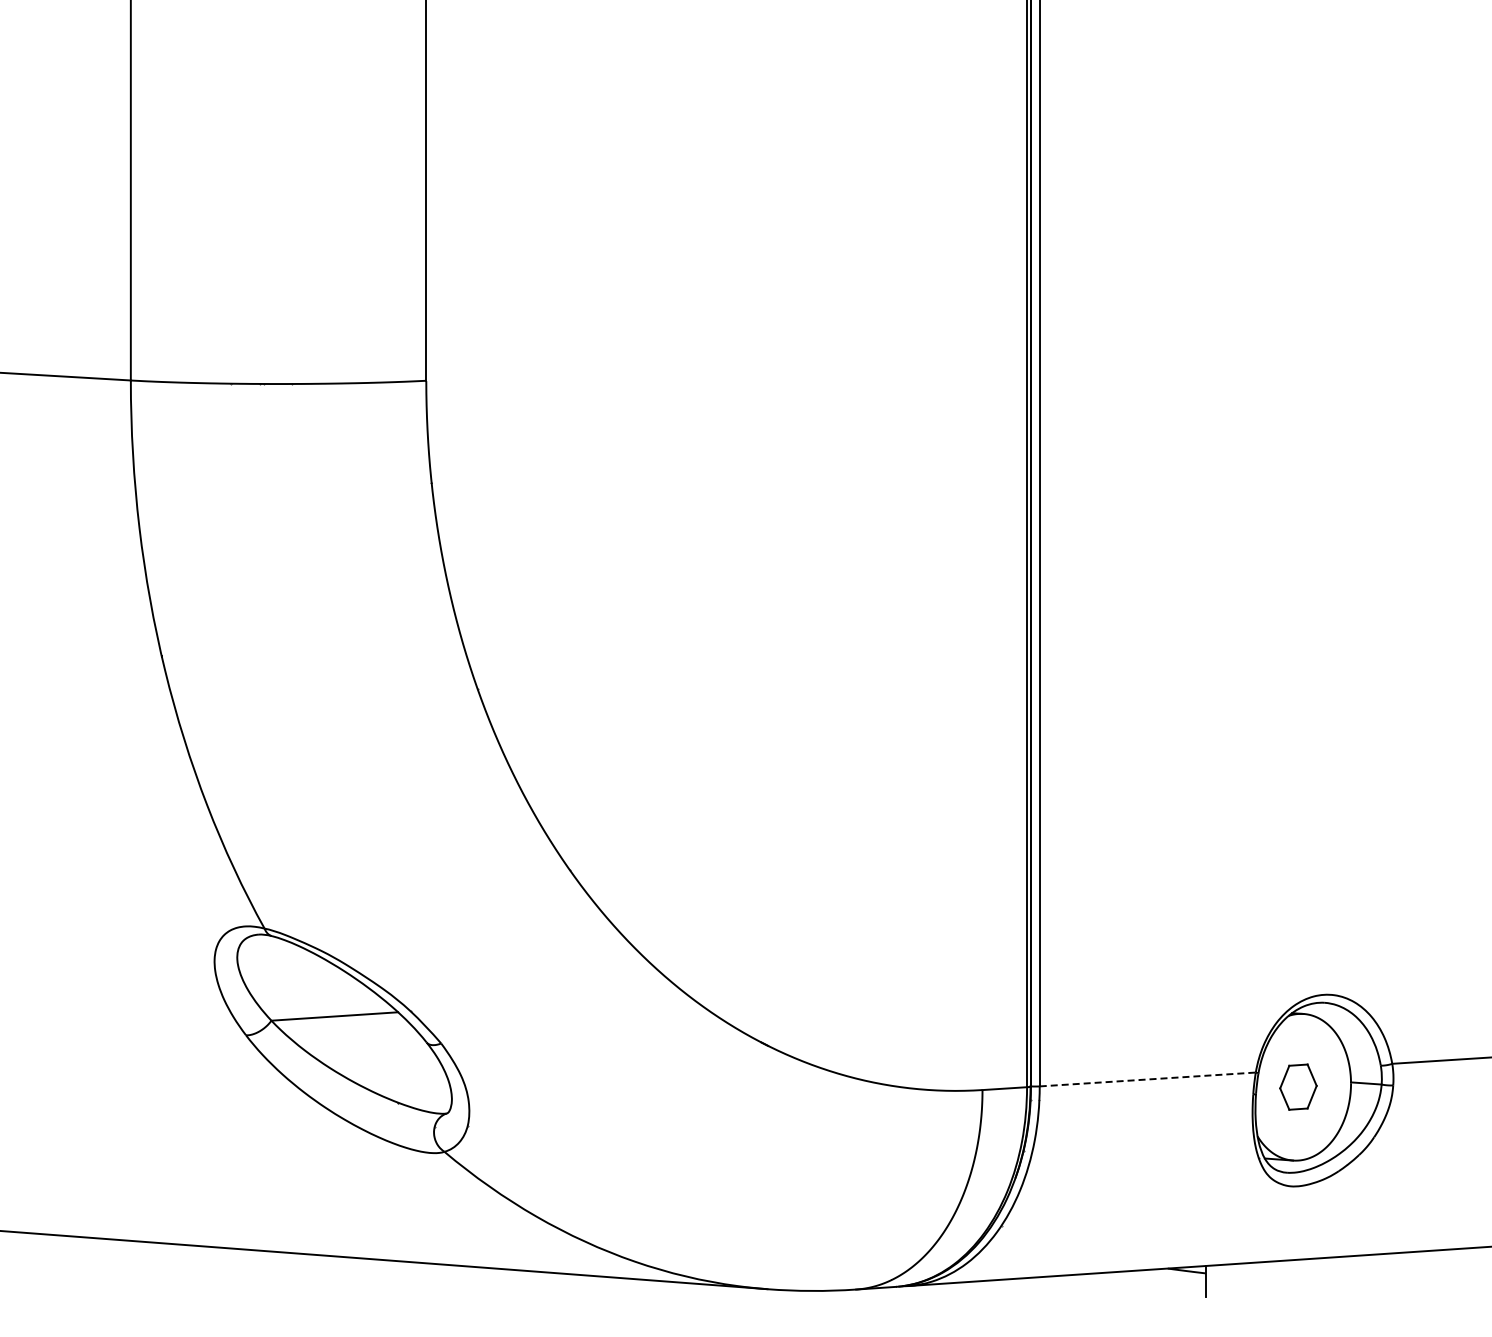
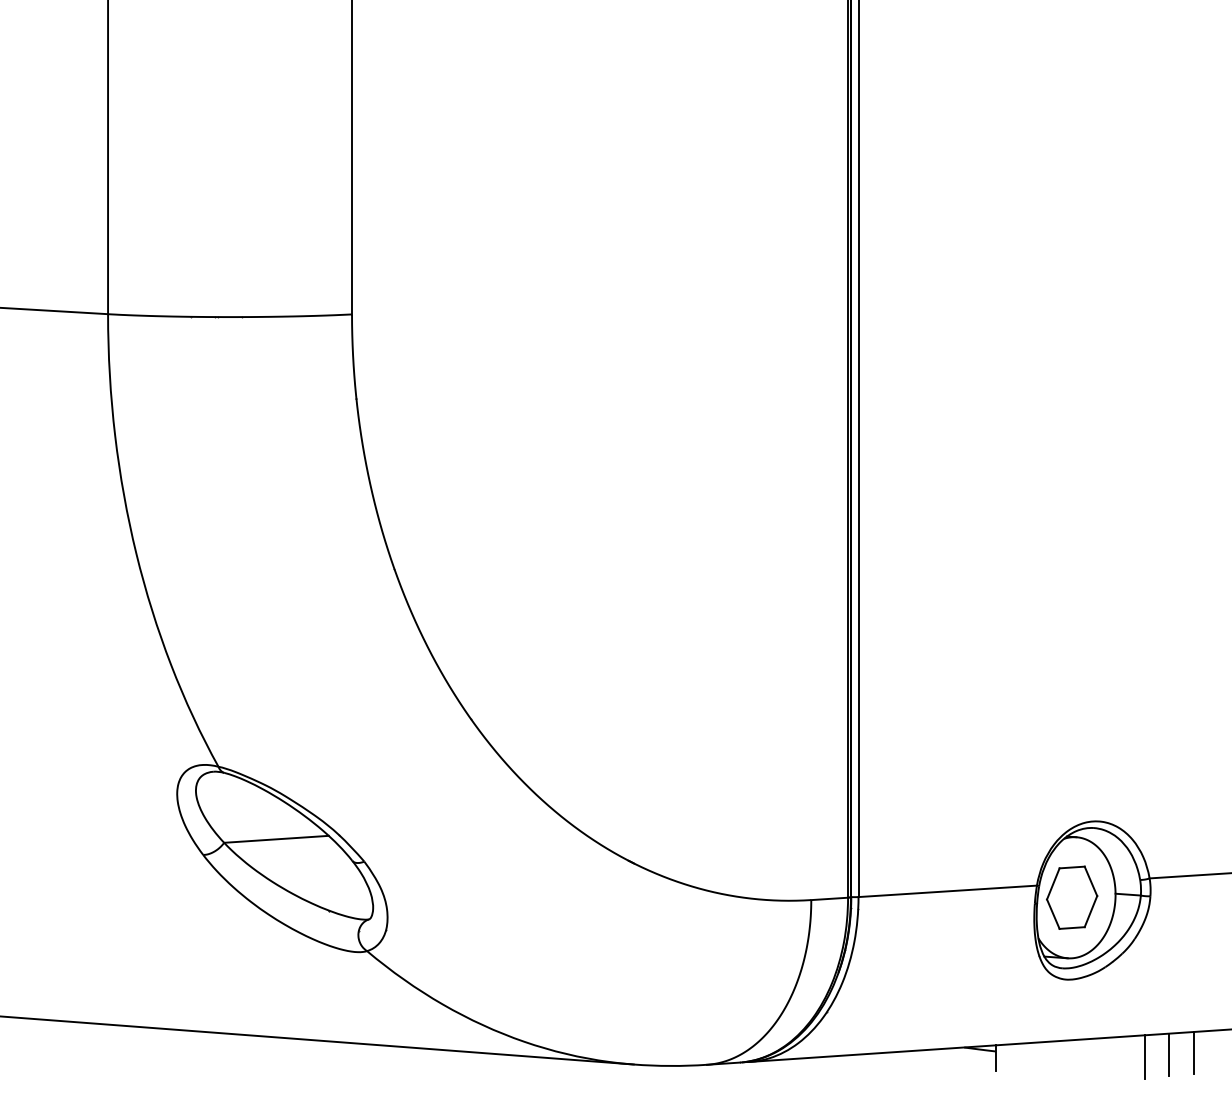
line: (1148, 1079) -> (948, 891), dashed -> solid
part: (1298, 1086) -> (1072, 897), size x1.67
line: (1445, 1275) -> (1193, 1053), added
line: (1415, 1277) -> (1168, 1054), added
line: (1386, 1279) -> (1144, 1056), added

